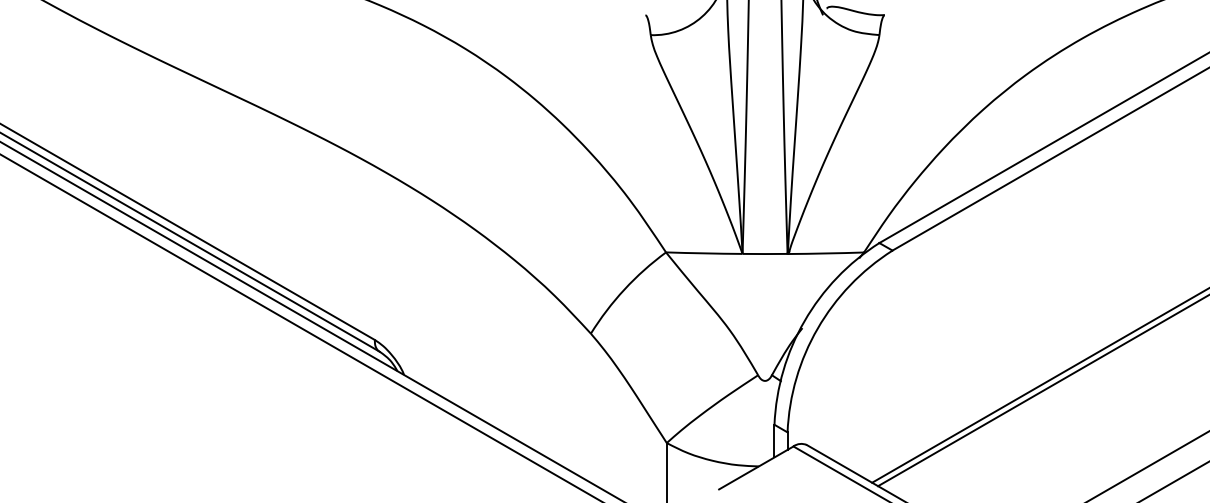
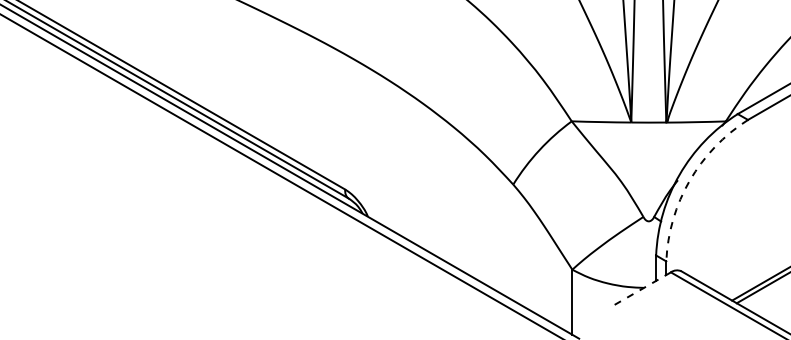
arc: (817, 328) -> (689, 180), solid -> dashed
line: (756, 467) -> (642, 288), solid -> dashed

